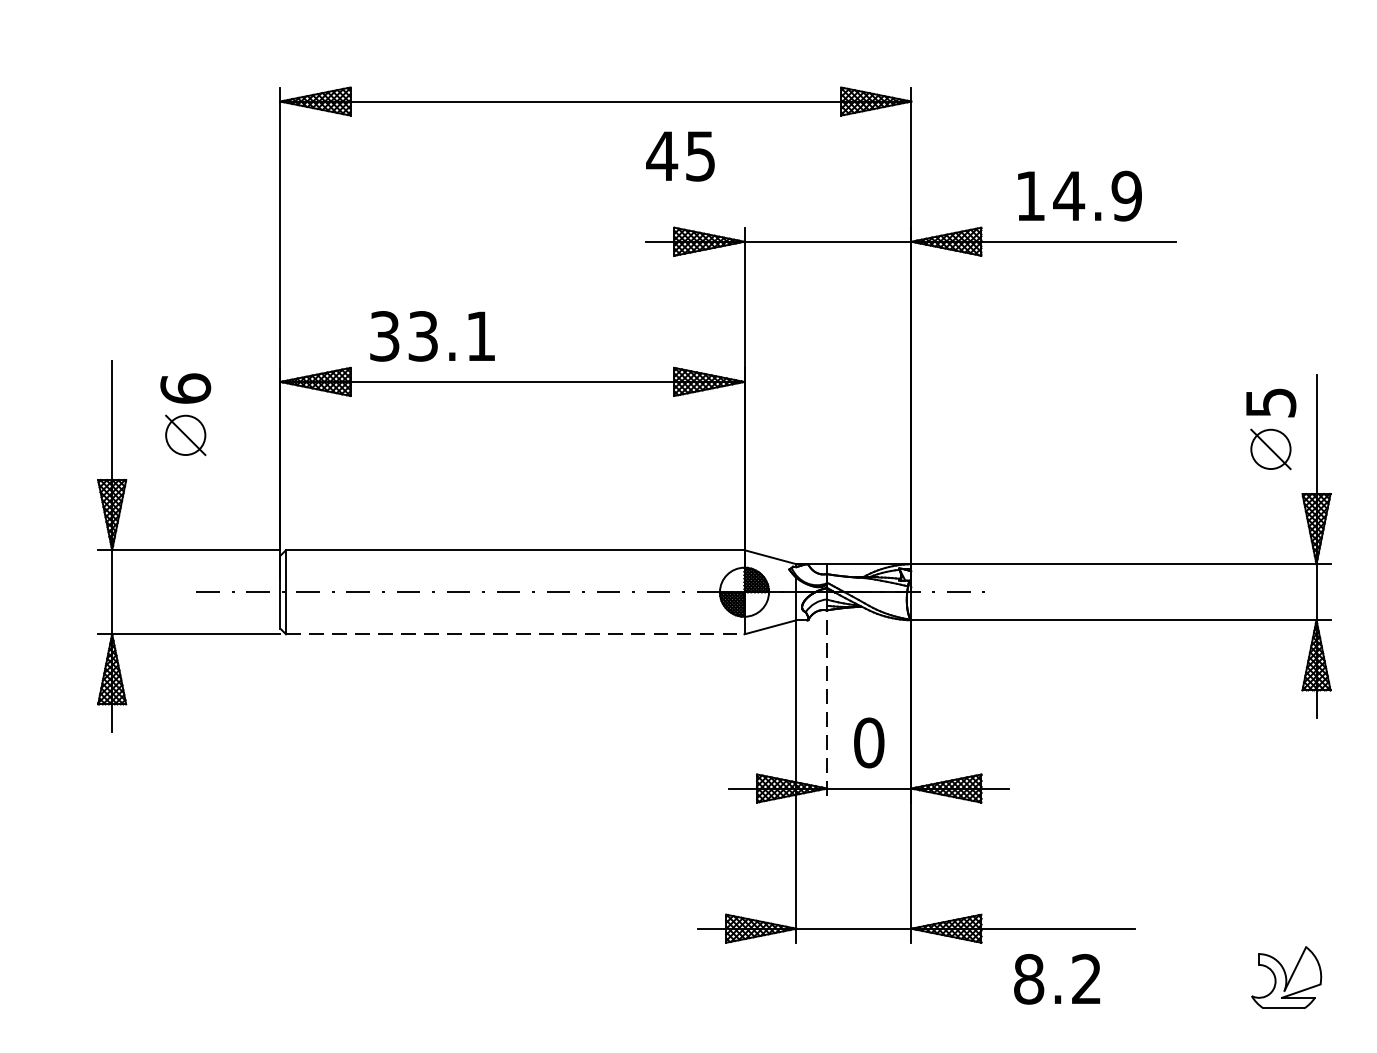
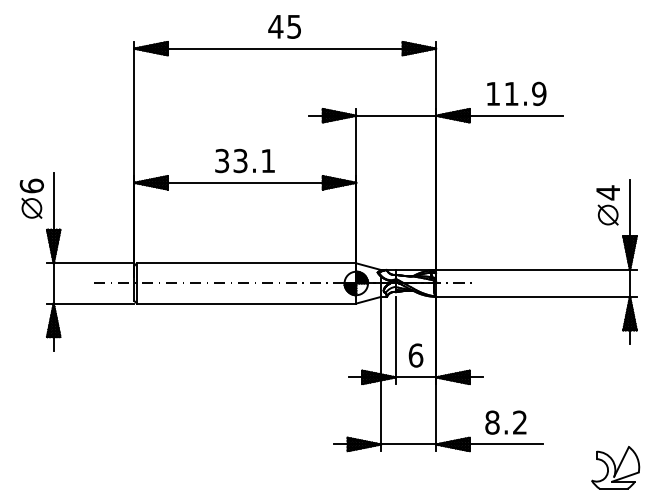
text: (680, 155) -> (284, 26), moved
text: (1068, 195) -> (511, 93), 14.9 -> 11.9
text: (431, 335) -> (244, 160), moved
text: (1271, 402) -> (608, 192), 5 -> 4
part: (184, 414) -> (31, 198), moved
line: (515, 634) -> (246, 303), dashed -> solid
line: (826, 711) -> (395, 340), dashed -> solid
text: (868, 742) -> (415, 355), 0 -> 6
part: (1286, 976) -> (615, 467), size x1.43
text: (1056, 978) -> (505, 422), moved

